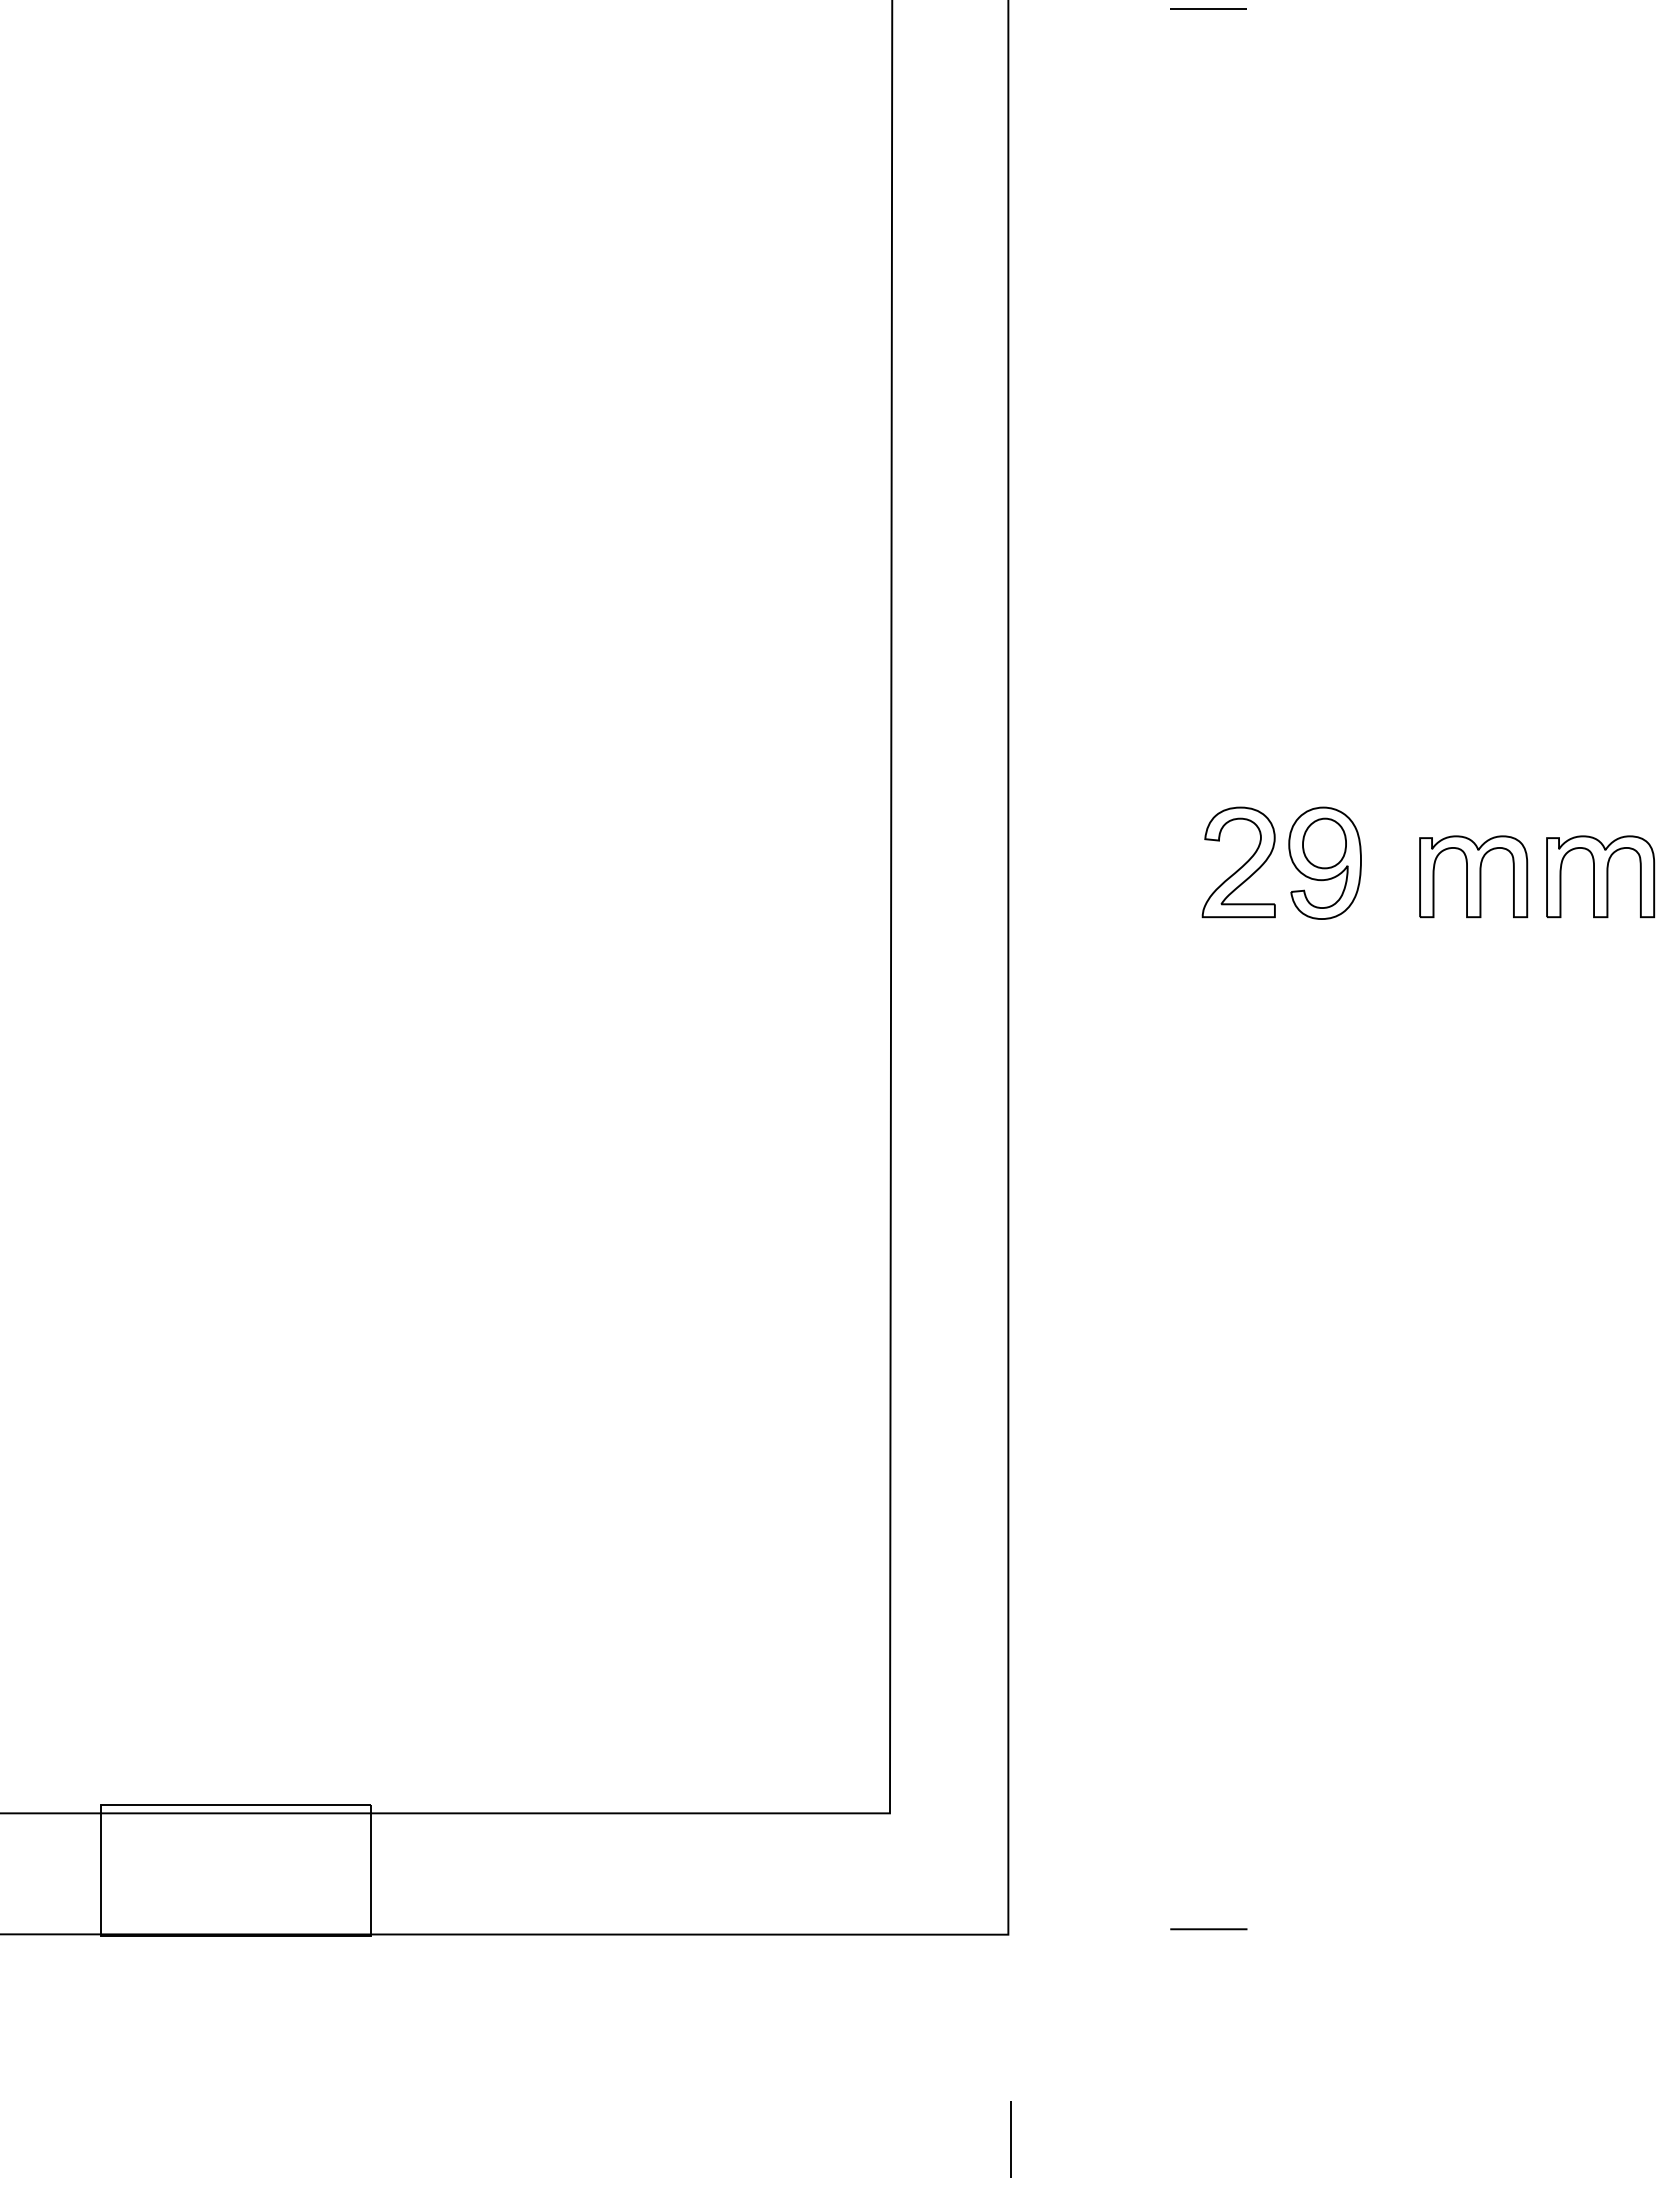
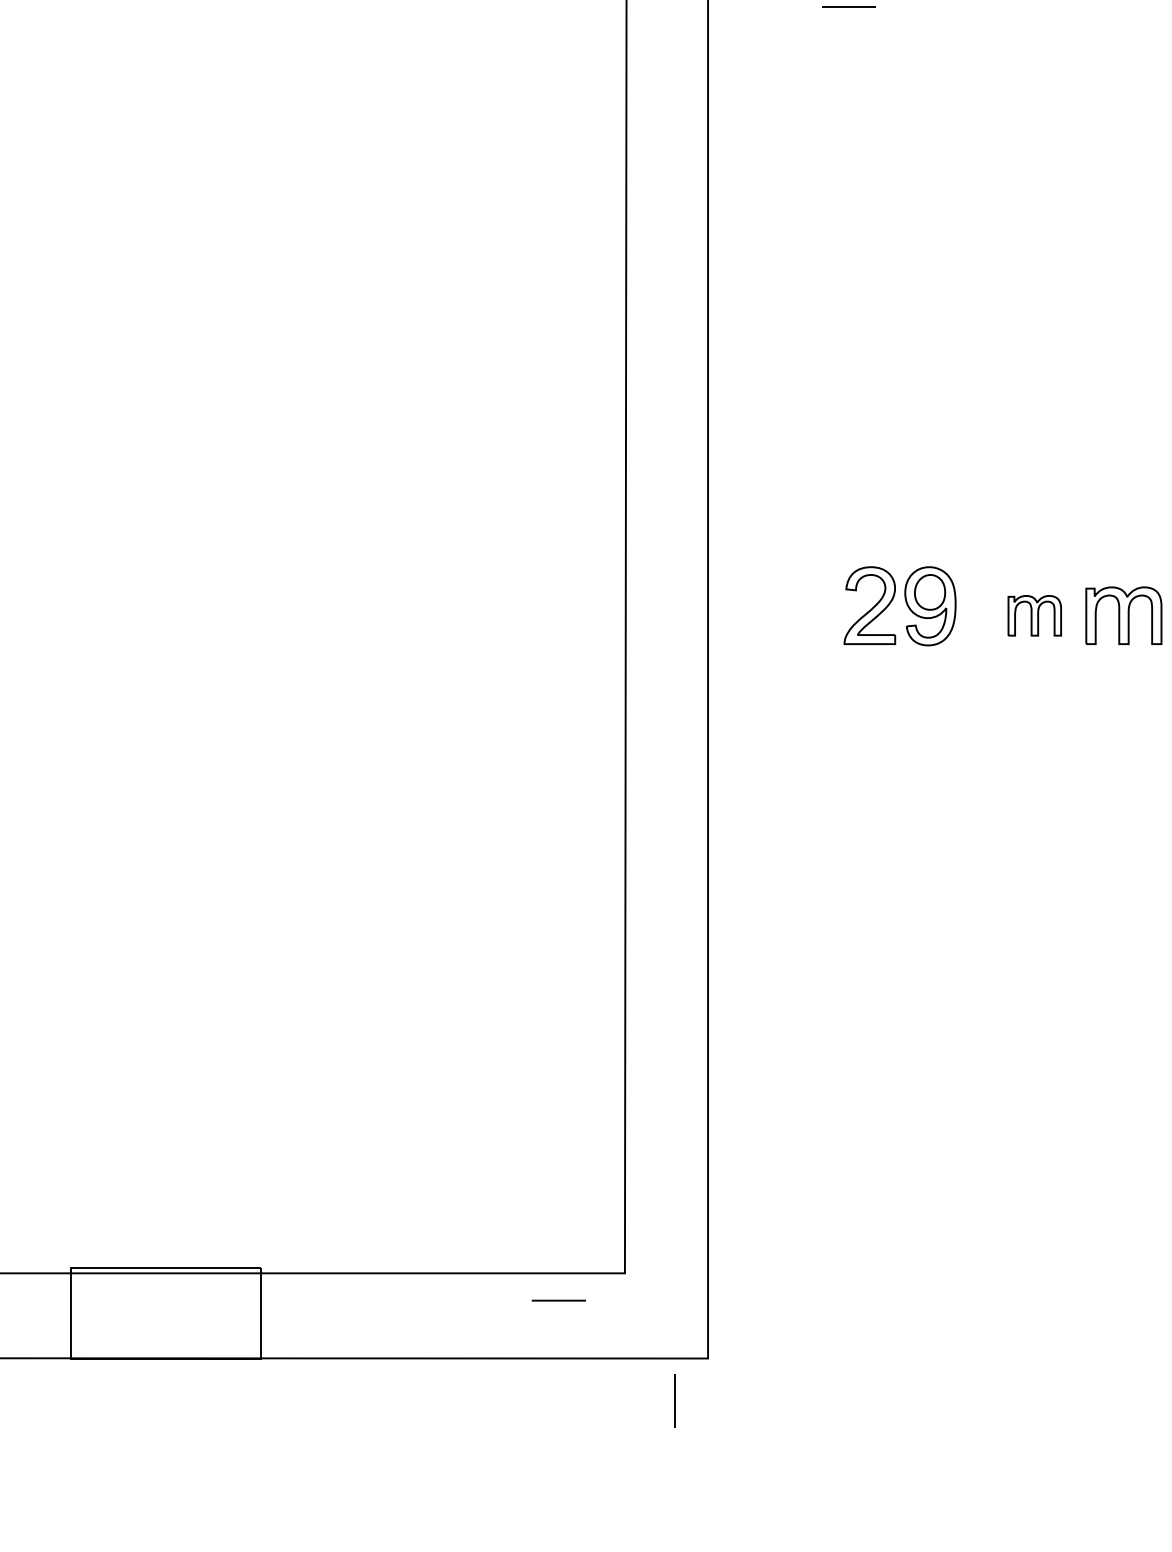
part: (1473, 876) -> (1034, 615), size x0.7
line: (1208, 1929) -> (558, 1300), moved
line: (1010, 2139) -> (674, 1401), moved

